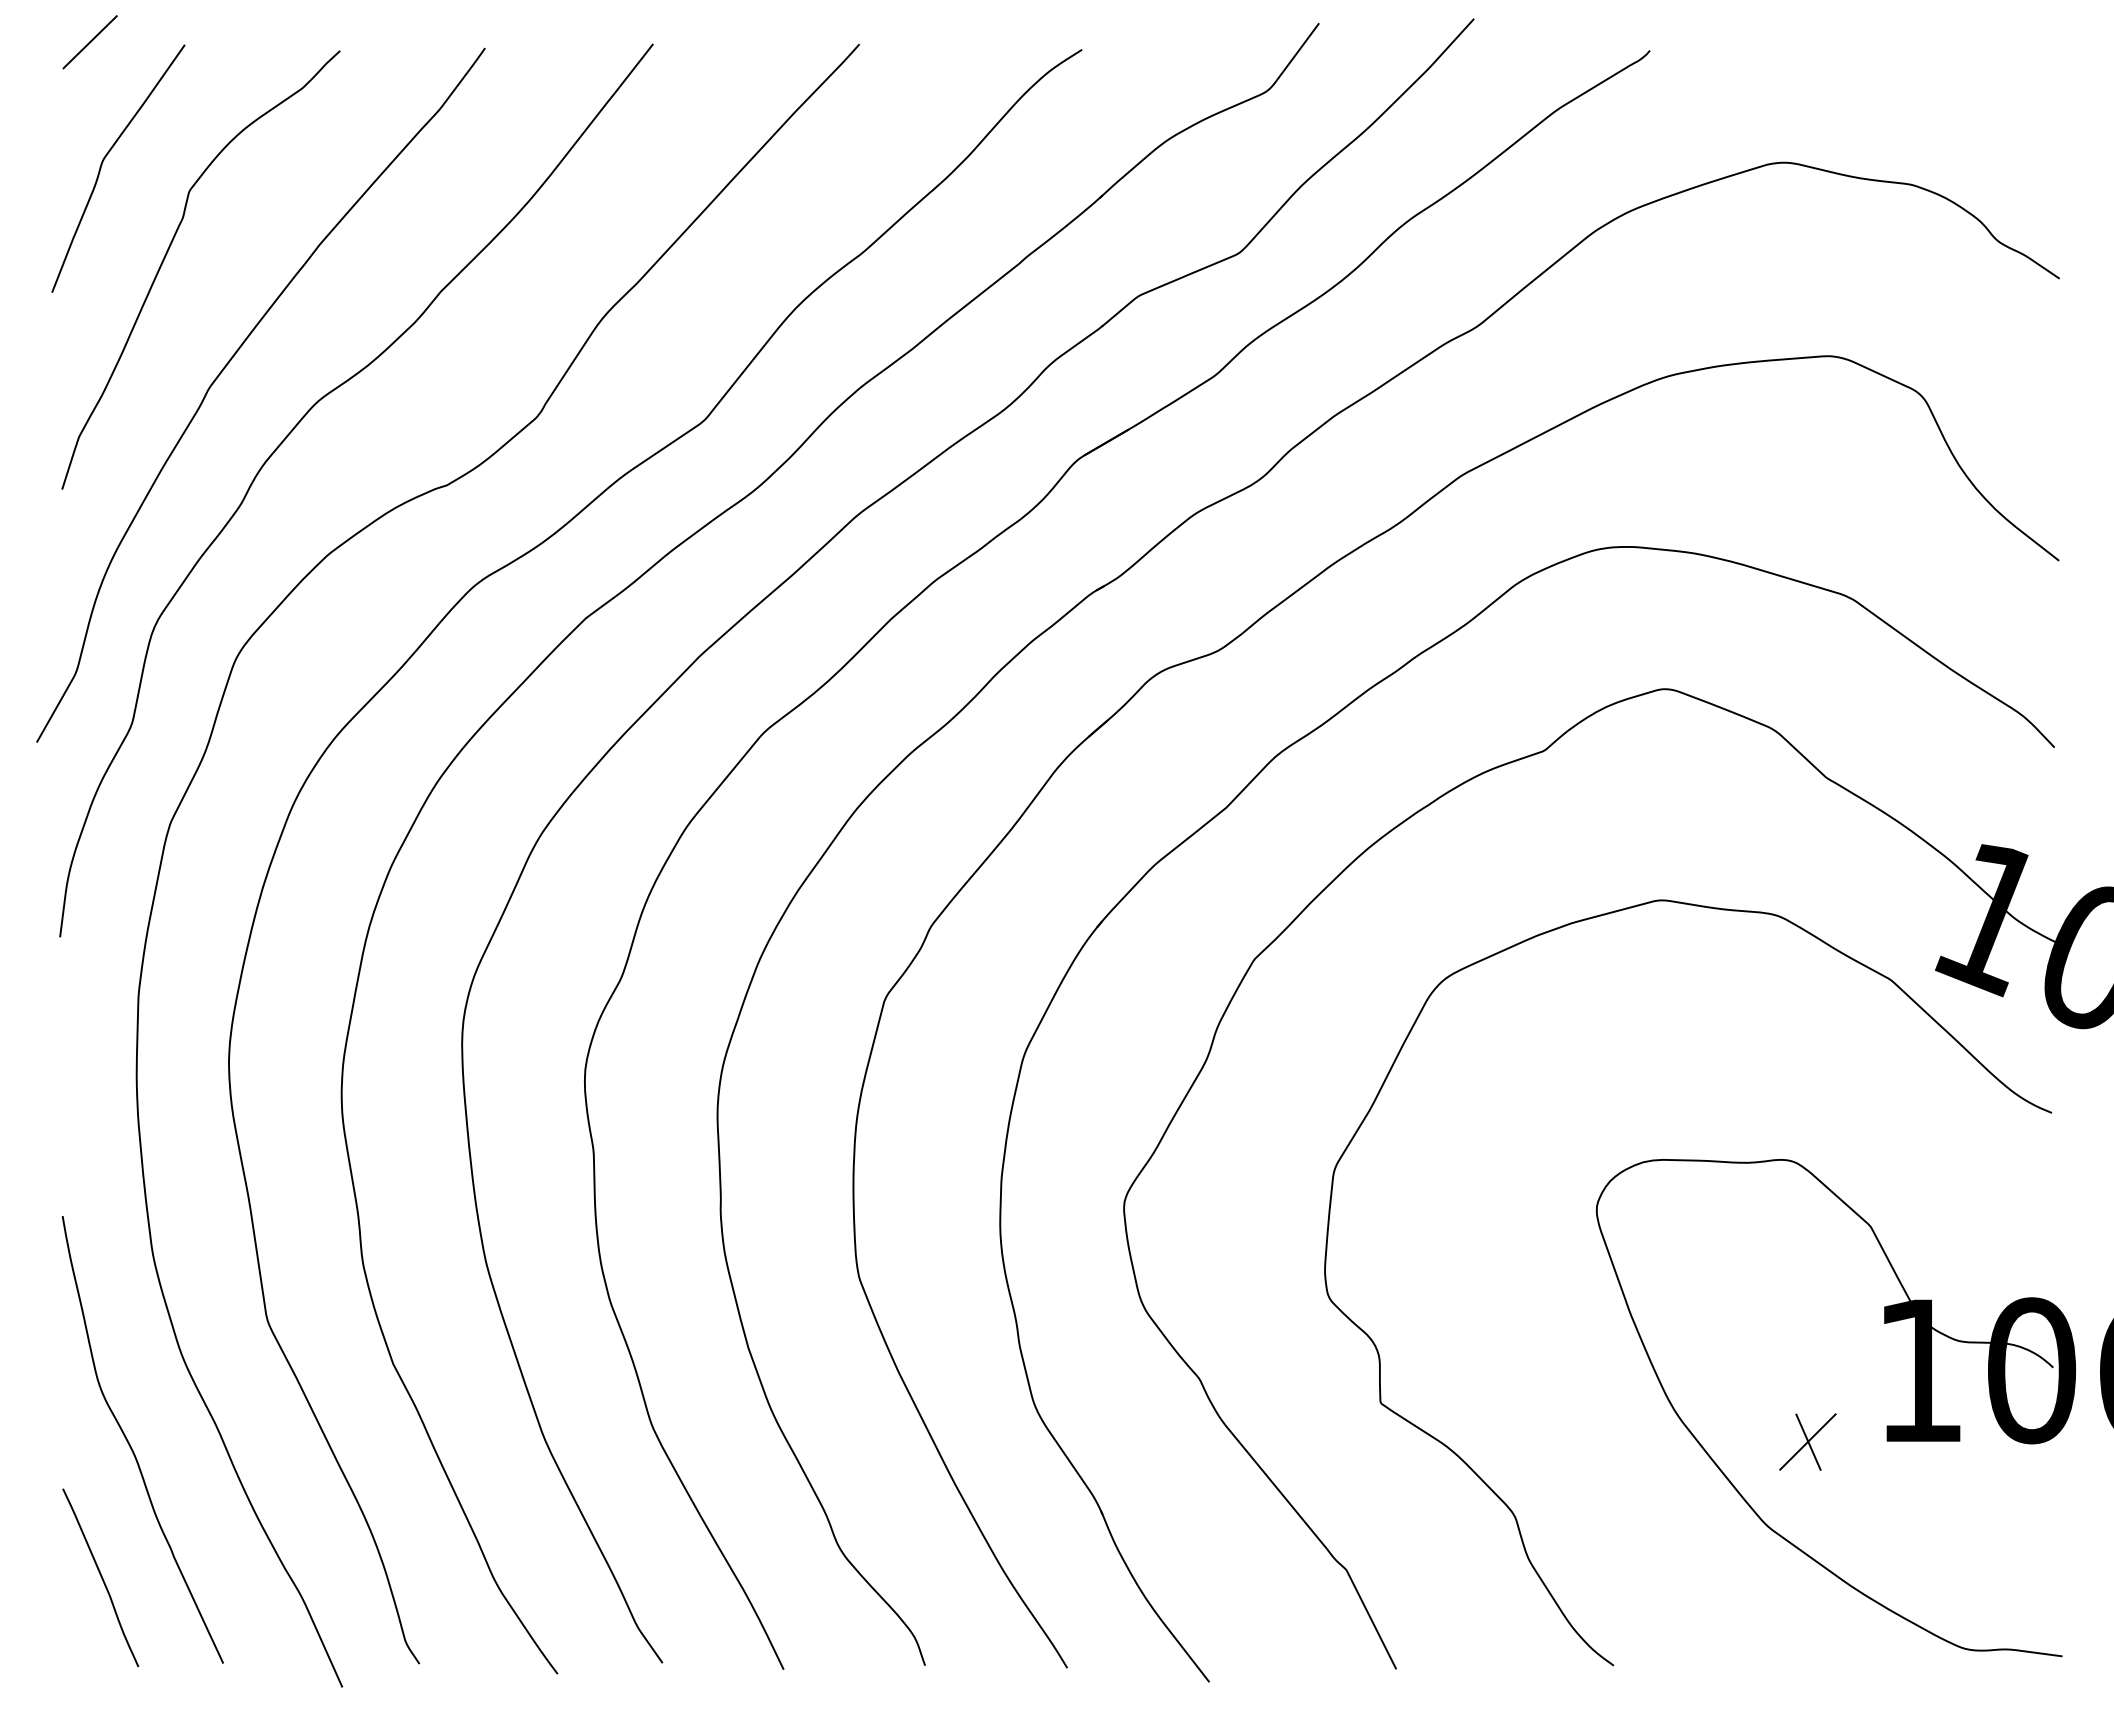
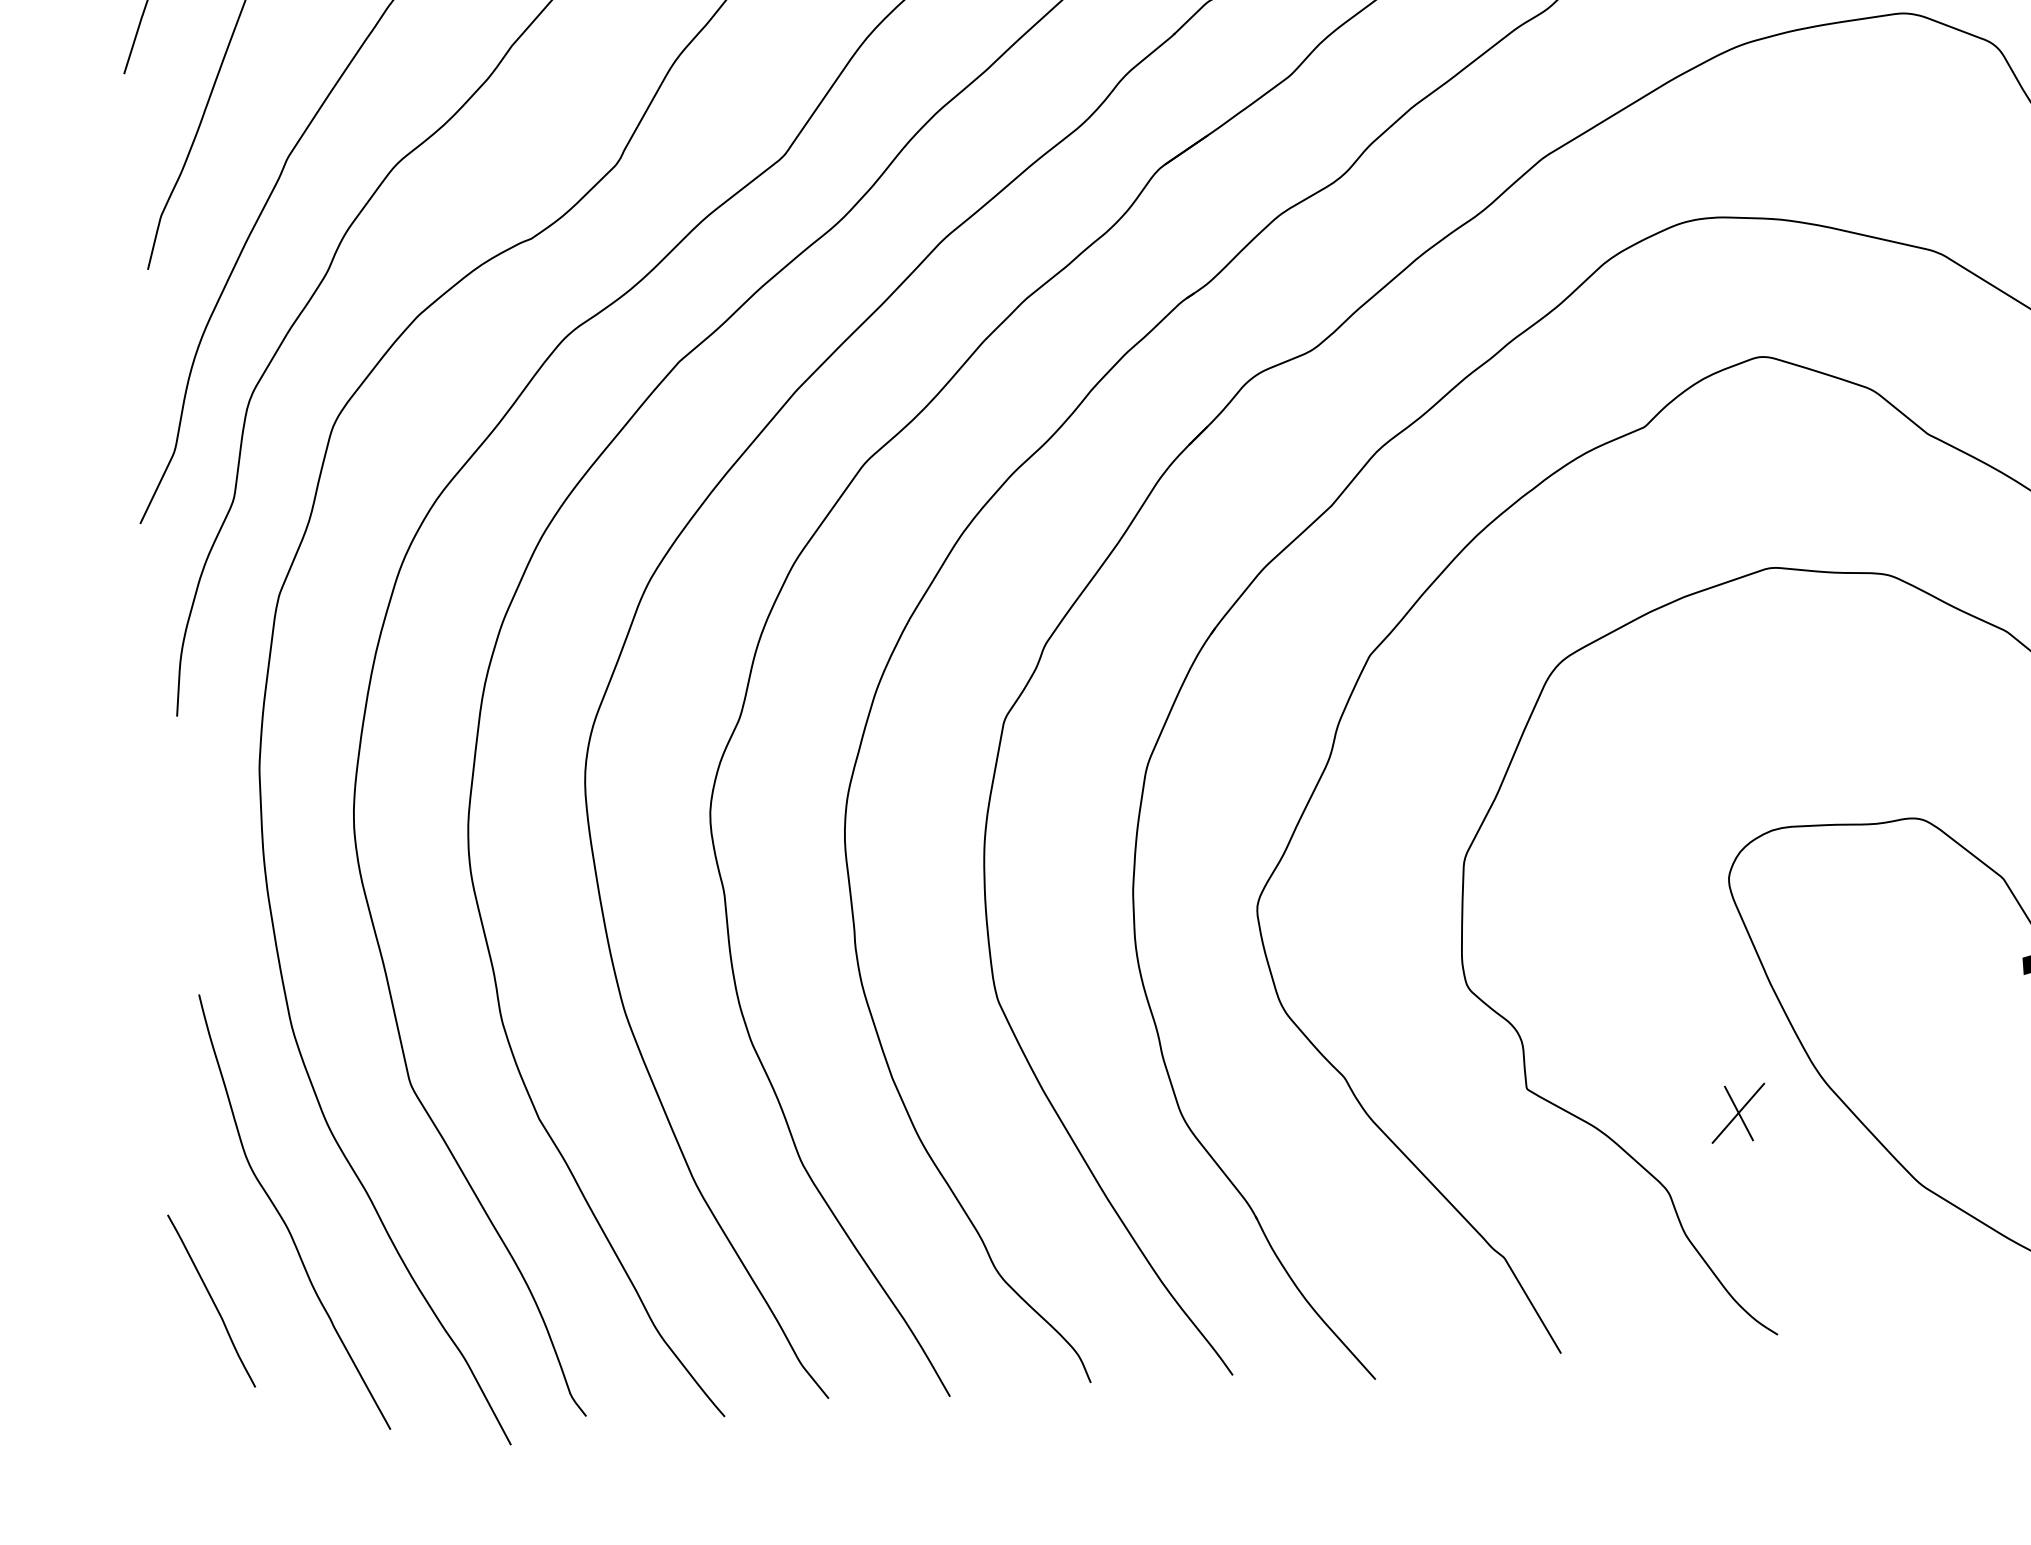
part: (1807, 1441) -> (1737, 1112), moved
curve: (100, 1576) -> (211, 1299), moved

